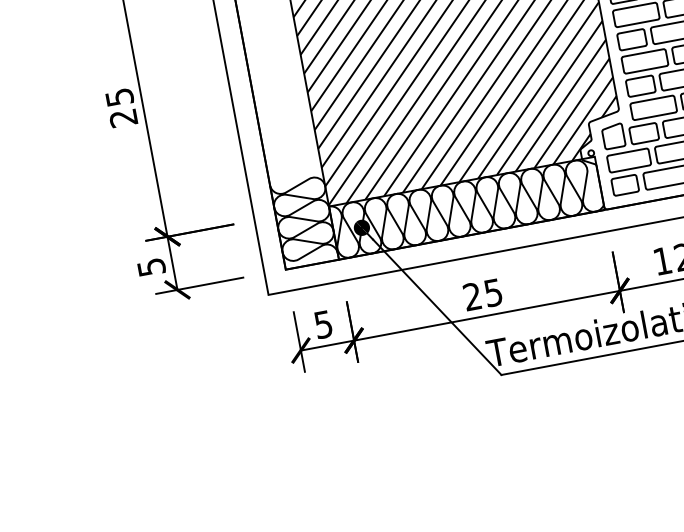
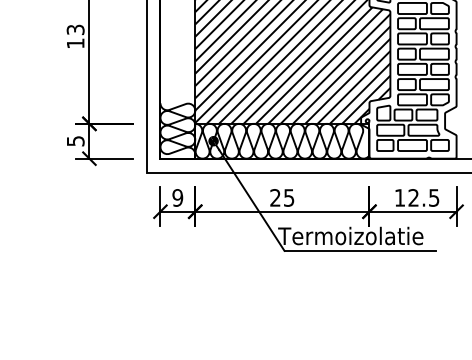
text: (121, 107) -> (75, 36), 25 -> 13
text: (322, 324) -> (177, 197), 5 -> 9

